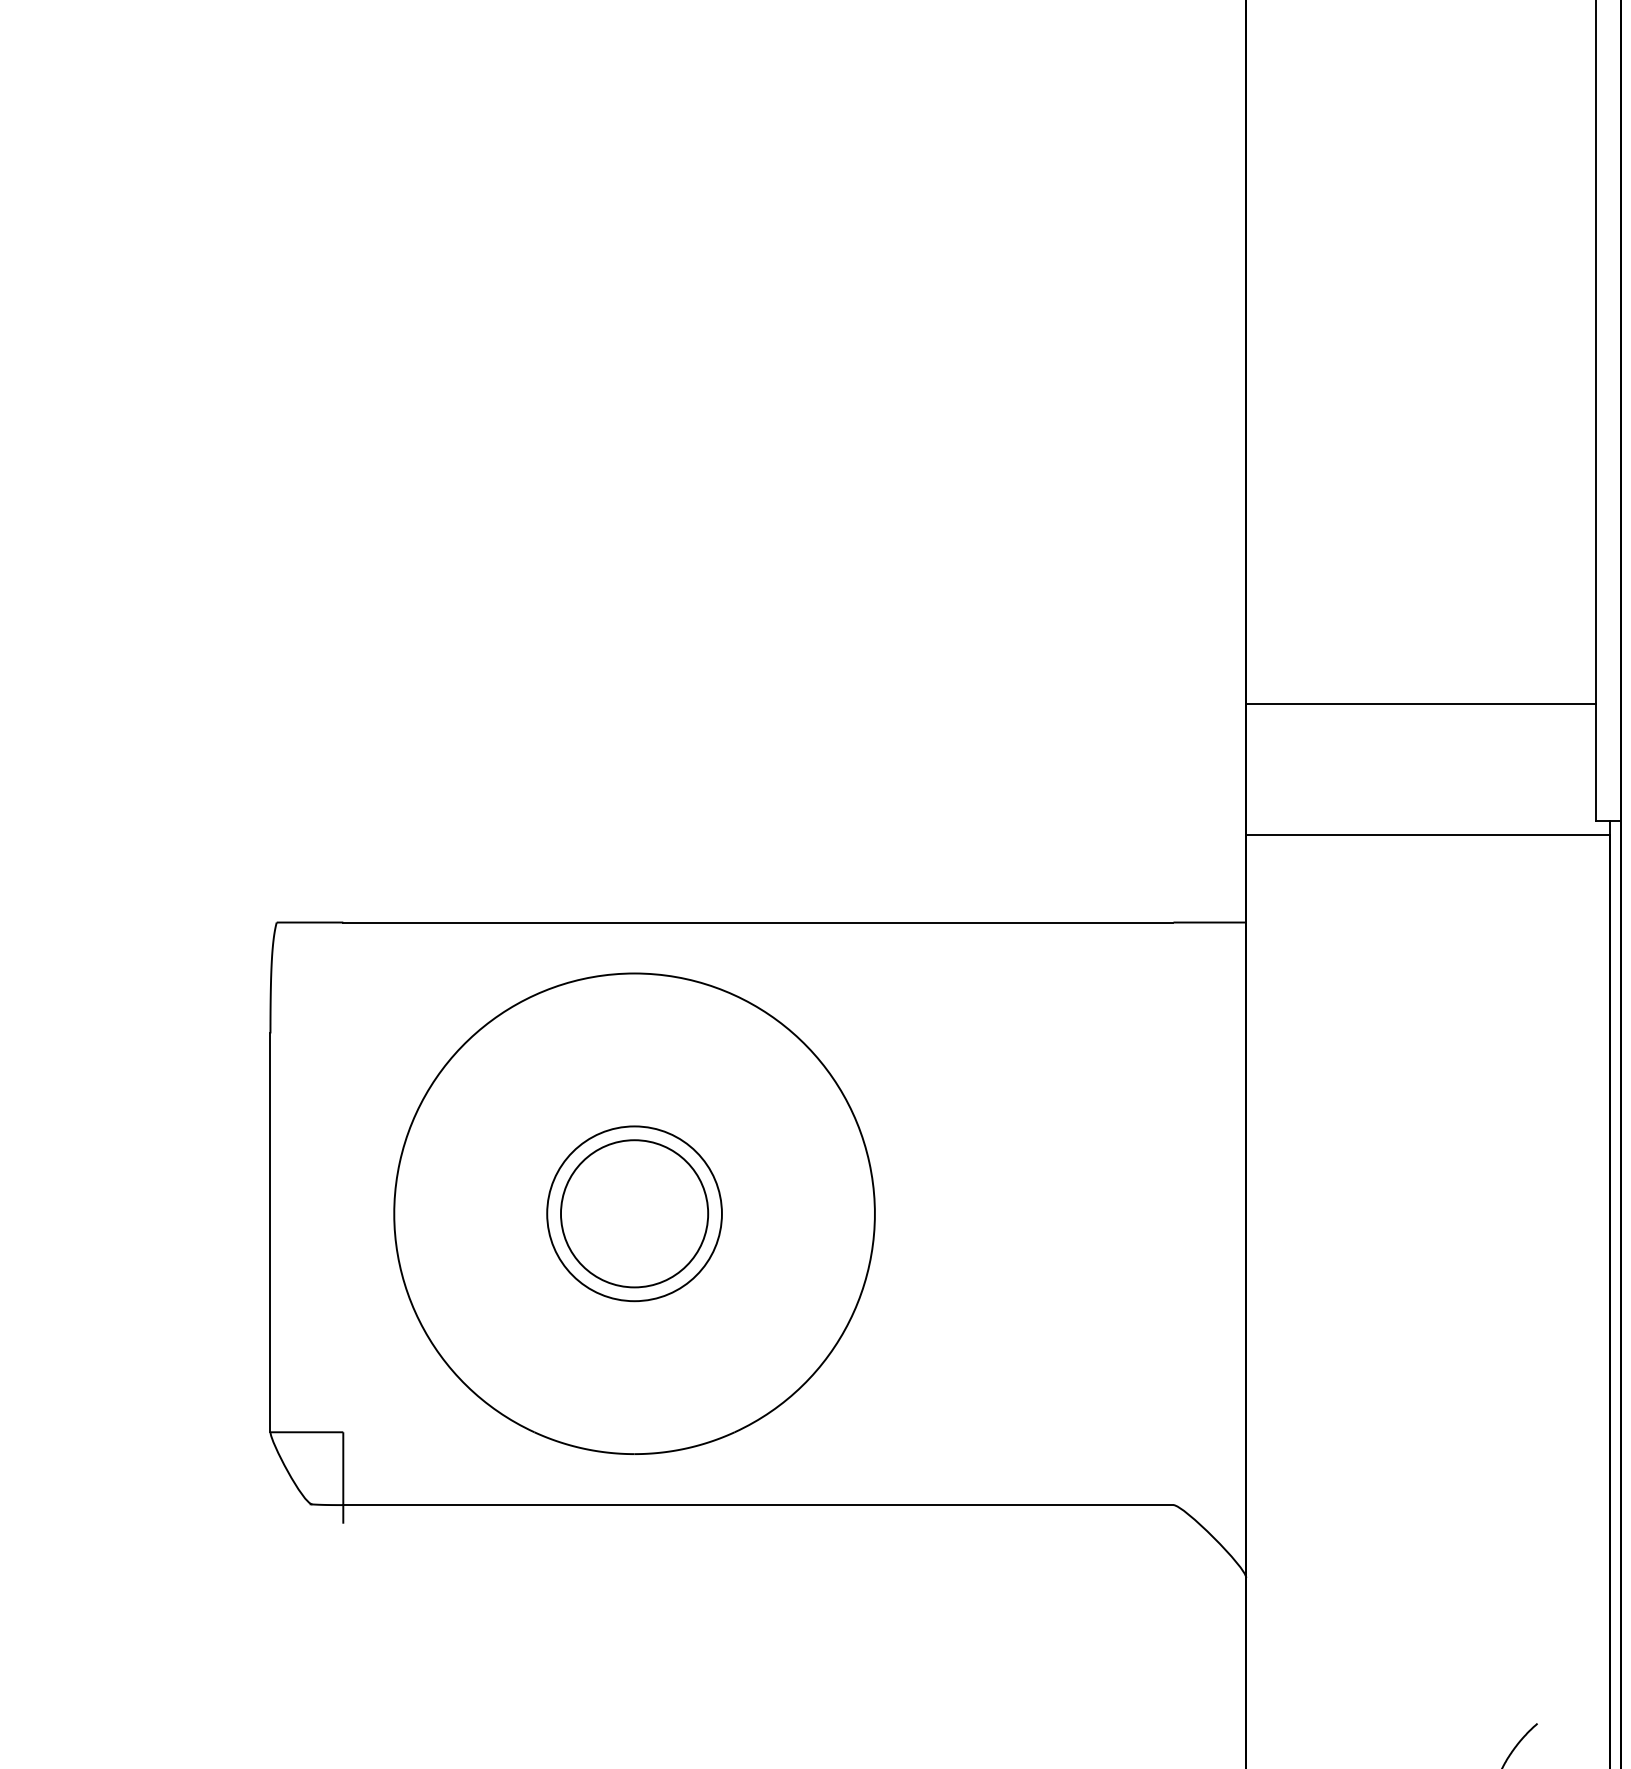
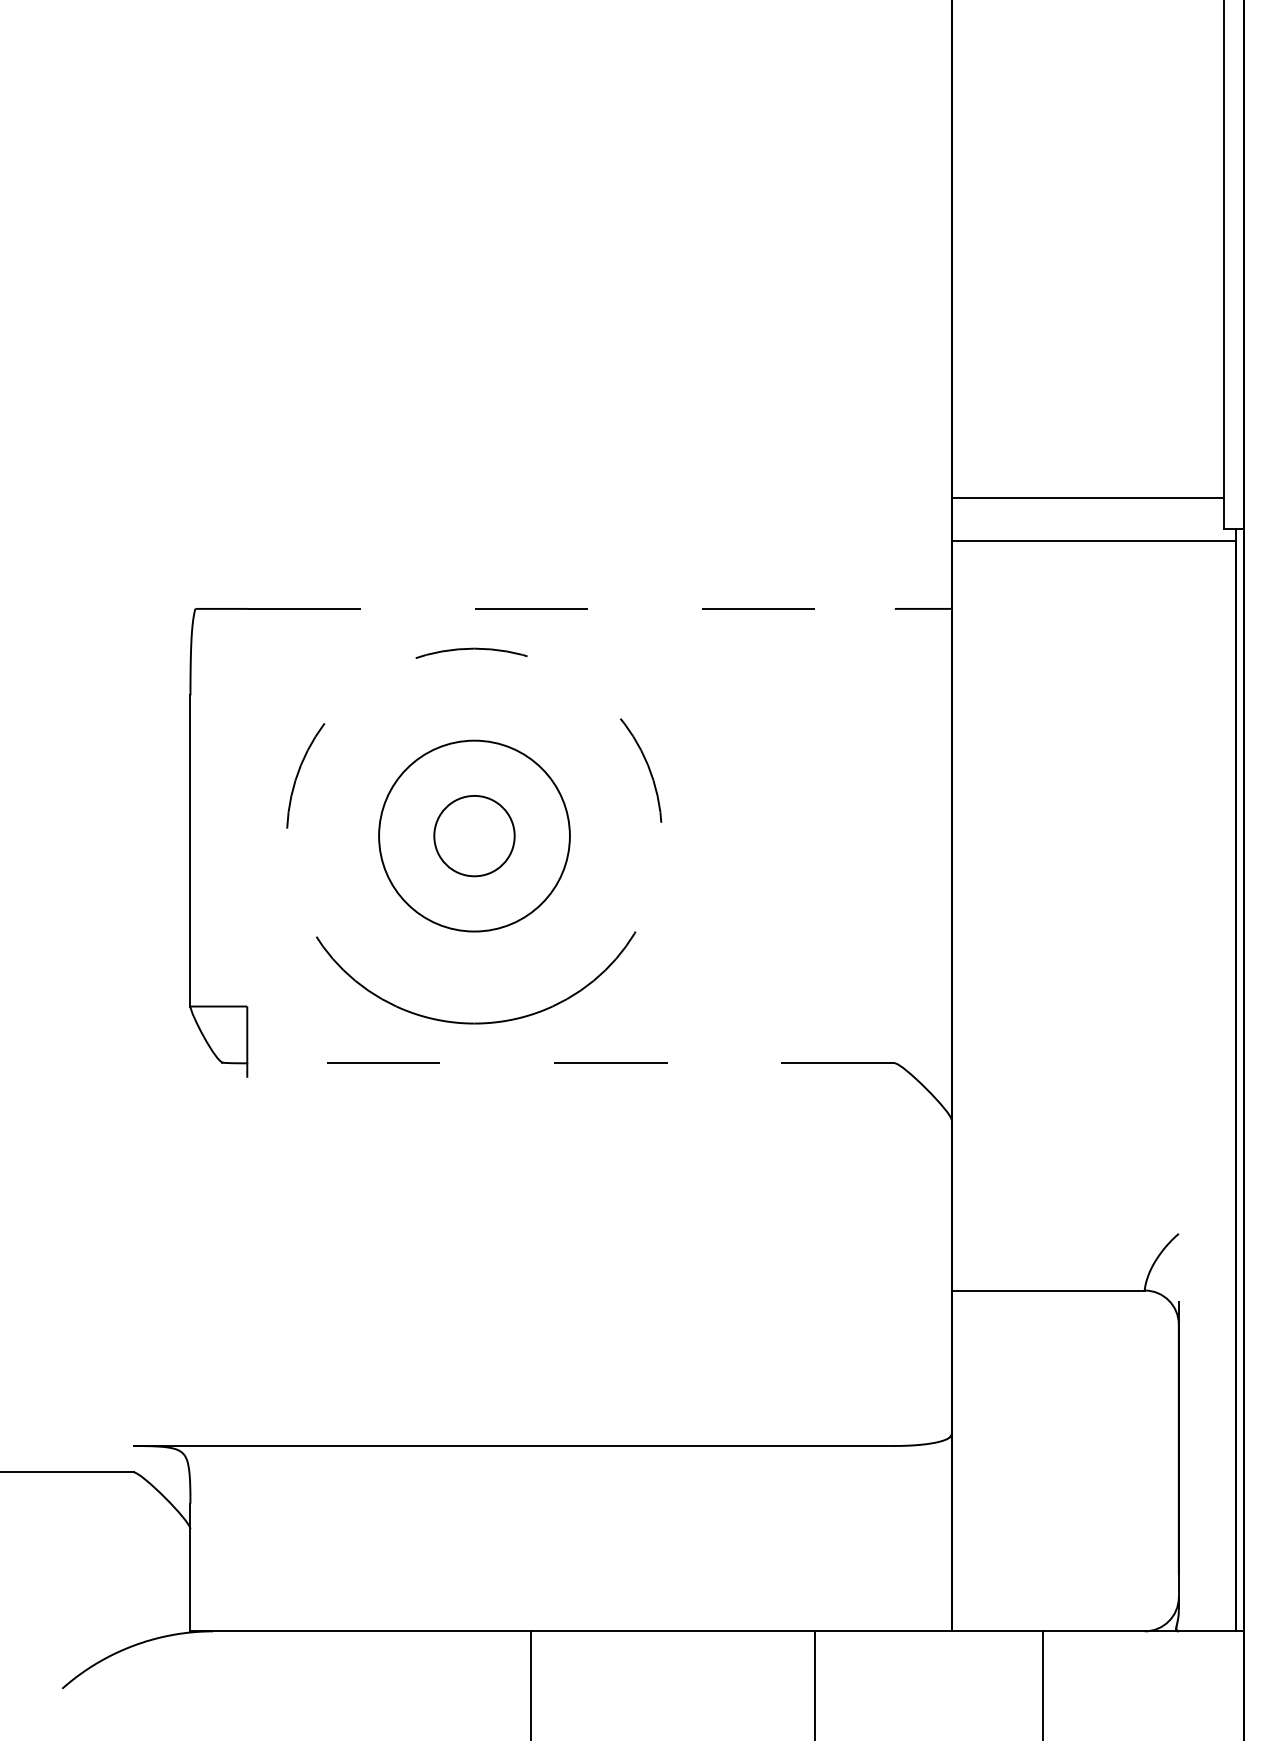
line: (1420, 704) -> (1087, 498), moved
line: (758, 922) -> (571, 608), solid -> dashed
arc: (634, 973) -> (474, 648), solid -> dashed
circle: (634, 1213) -> (474, 835), size x0.7
circle: (634, 1213) -> (474, 835), size x1.4
line: (758, 1505) -> (571, 1063), solid -> dashed

